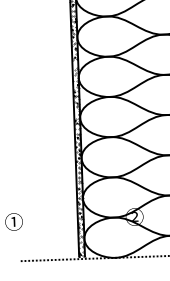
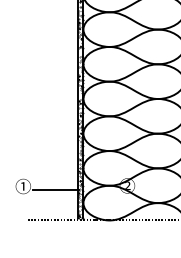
line: (51, 224) -> (55, 189), added

